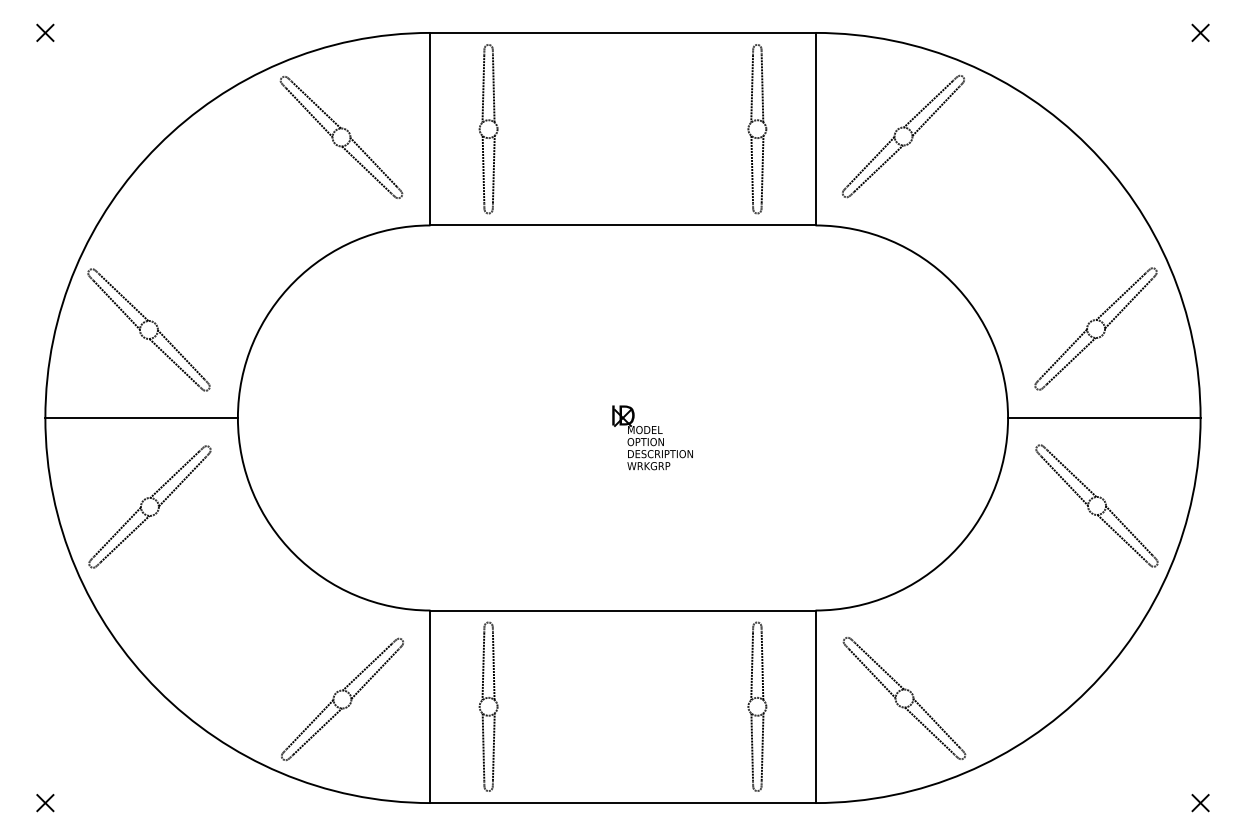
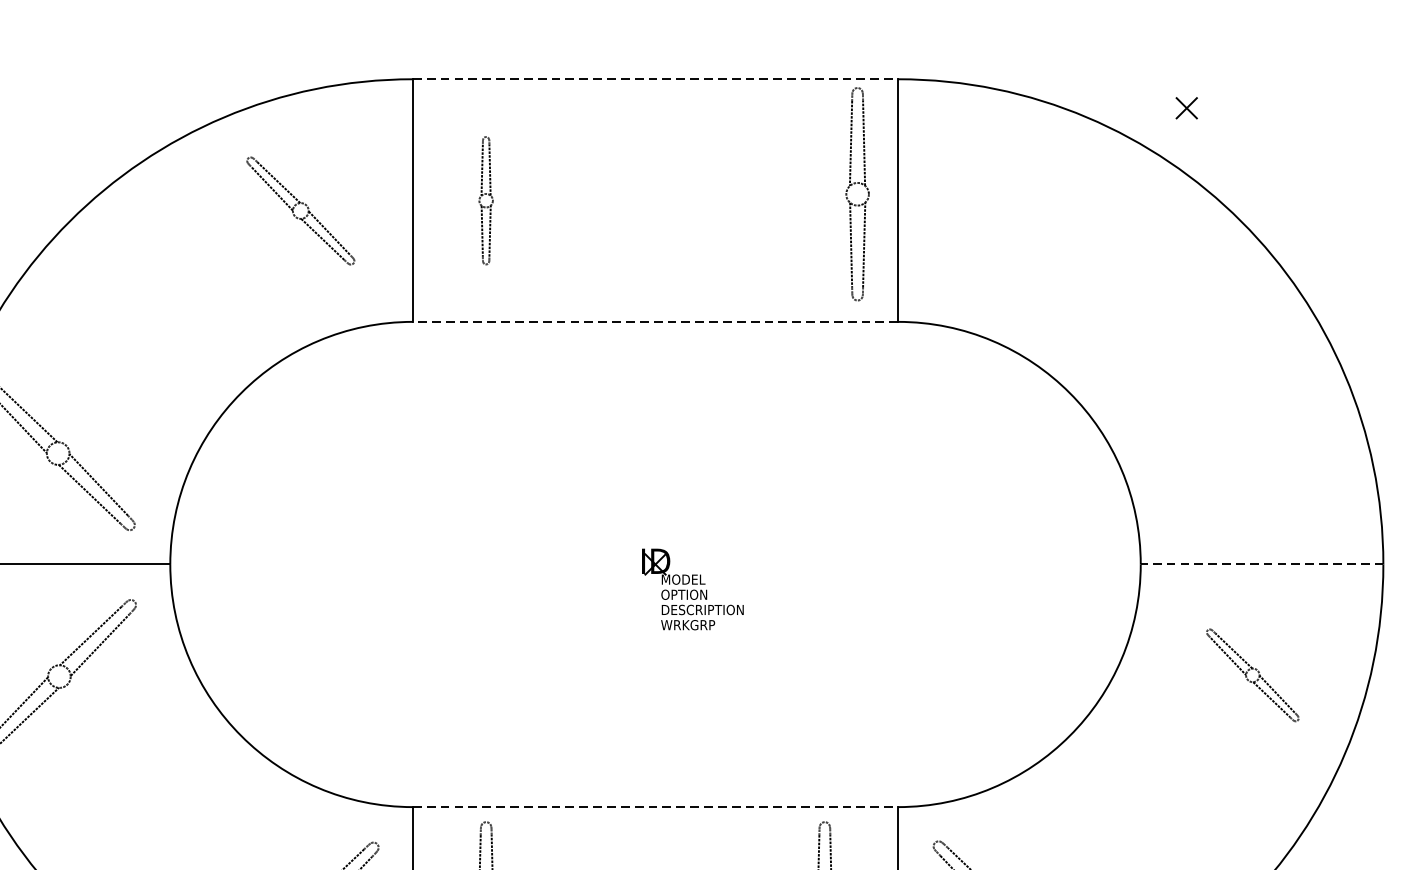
line: (623, 32) -> (656, 78), solid -> dashed
part: (1200, 32) -> (1186, 107), moved
part: (488, 129) -> (486, 200), size x0.6
part: (757, 129) -> (857, 194), moved
part: (903, 136) -> (1008, 209), removed
part: (341, 137) -> (300, 211), size x0.7
line: (623, 225) -> (656, 321), solid -> dashed
part: (1095, 328) -> (1250, 451), removed
line: (1103, 418) -> (1261, 565), solid -> dashed
part: (1096, 505) -> (1252, 674), size x0.6
line: (623, 610) -> (656, 807), solid -> dashed

